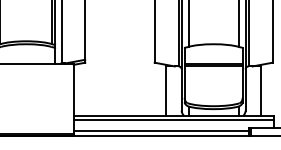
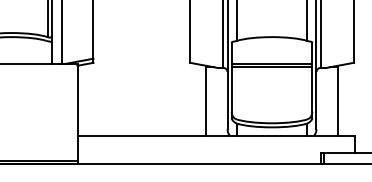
line: (173, 120) -> (216, 143), removed
line: (160, 131) -> (198, 158), removed

